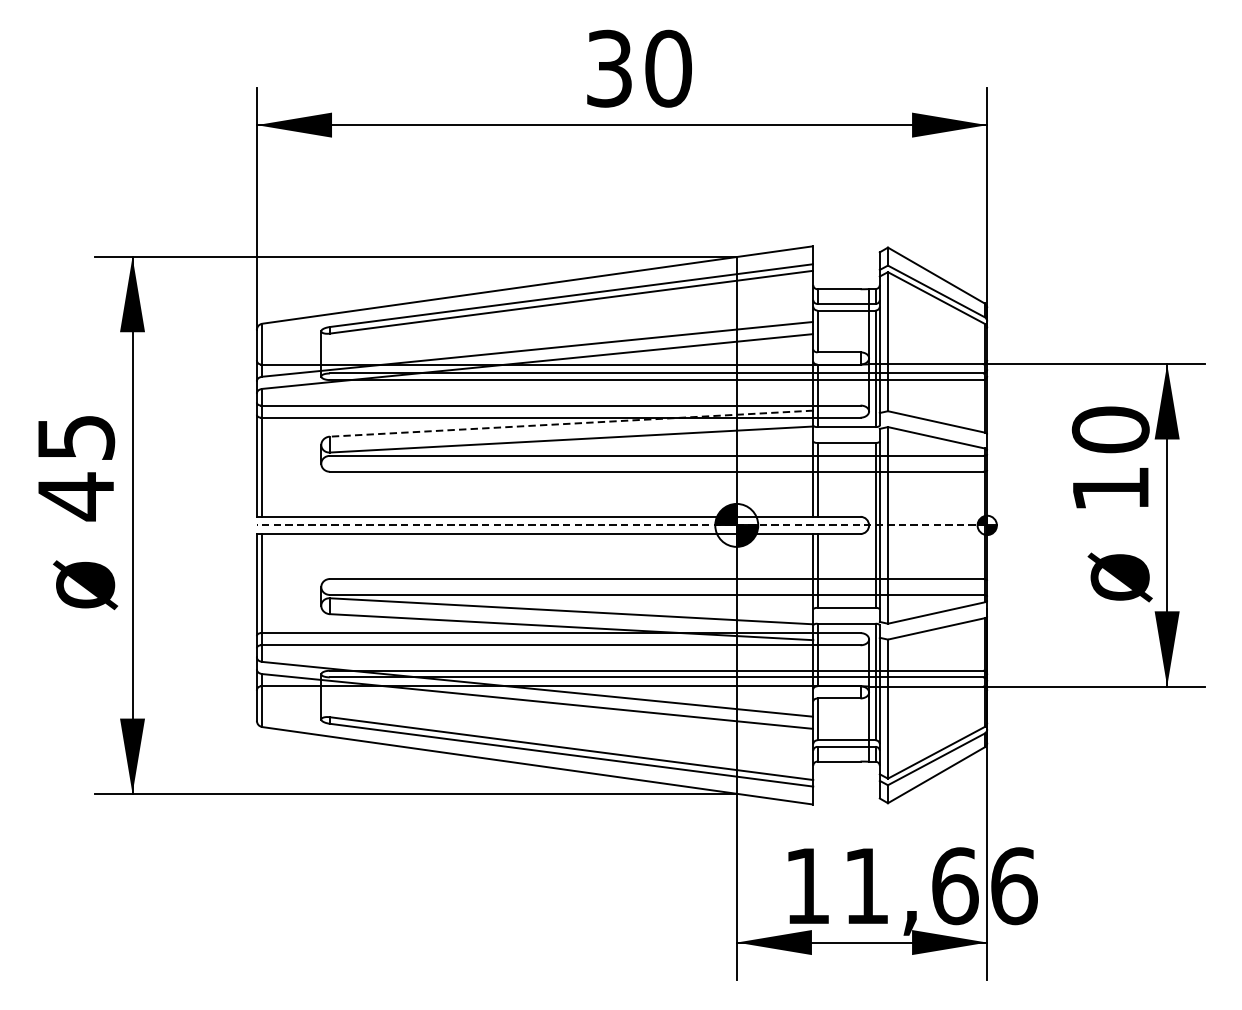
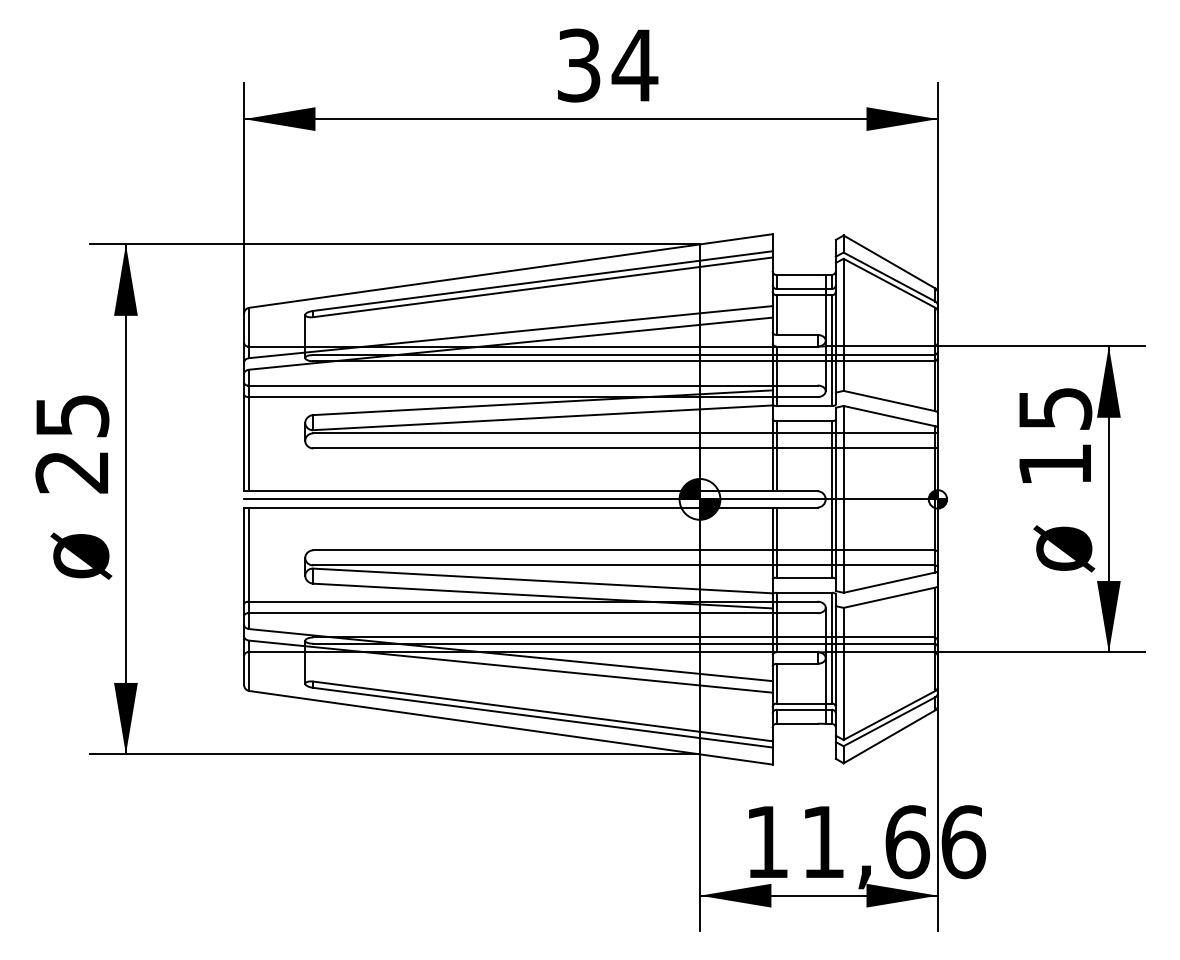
text: (667, 68) -> (634, 65), 30 -> 34
line: (572, 423) -> (543, 402), dashed -> solid
text: (1110, 429) -> (1055, 408), 10 -> 15
text: (75, 496) -> (71, 471), 45 -> 25
line: (622, 525) -> (591, 499), dashed -> solid

